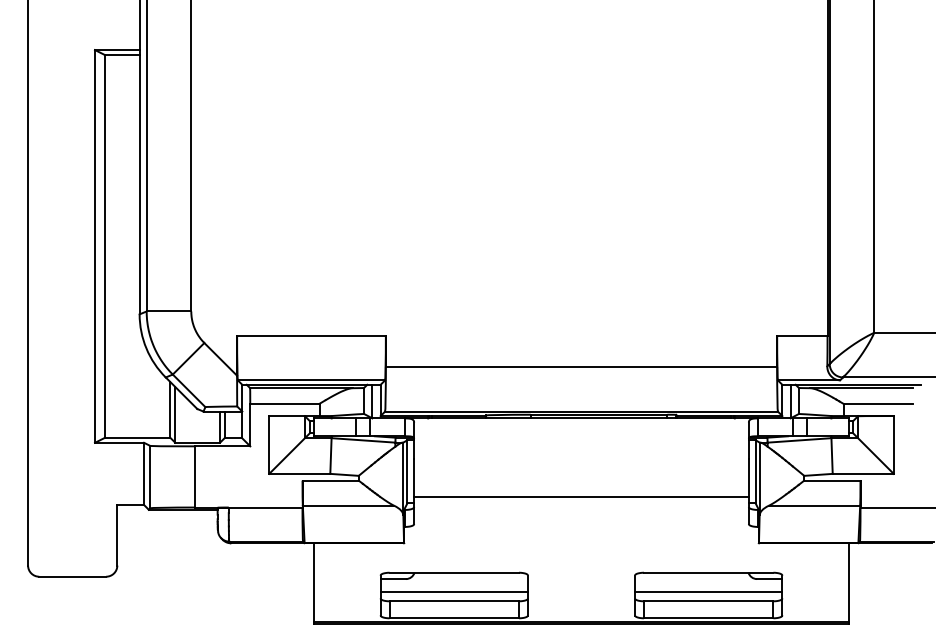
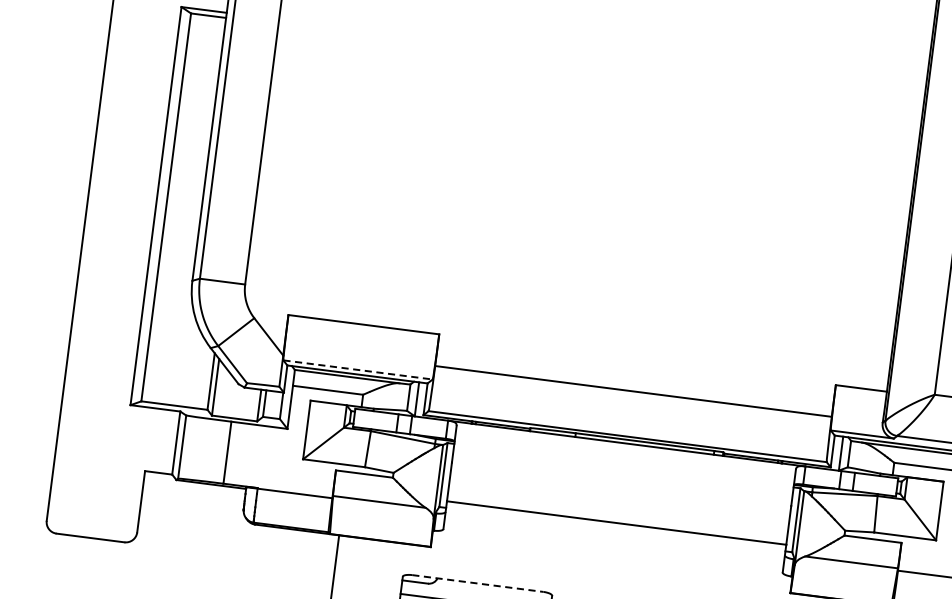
line: (311, 380) -> (358, 370), solid -> dashed
line: (454, 572) -> (478, 583), solid -> dashed

